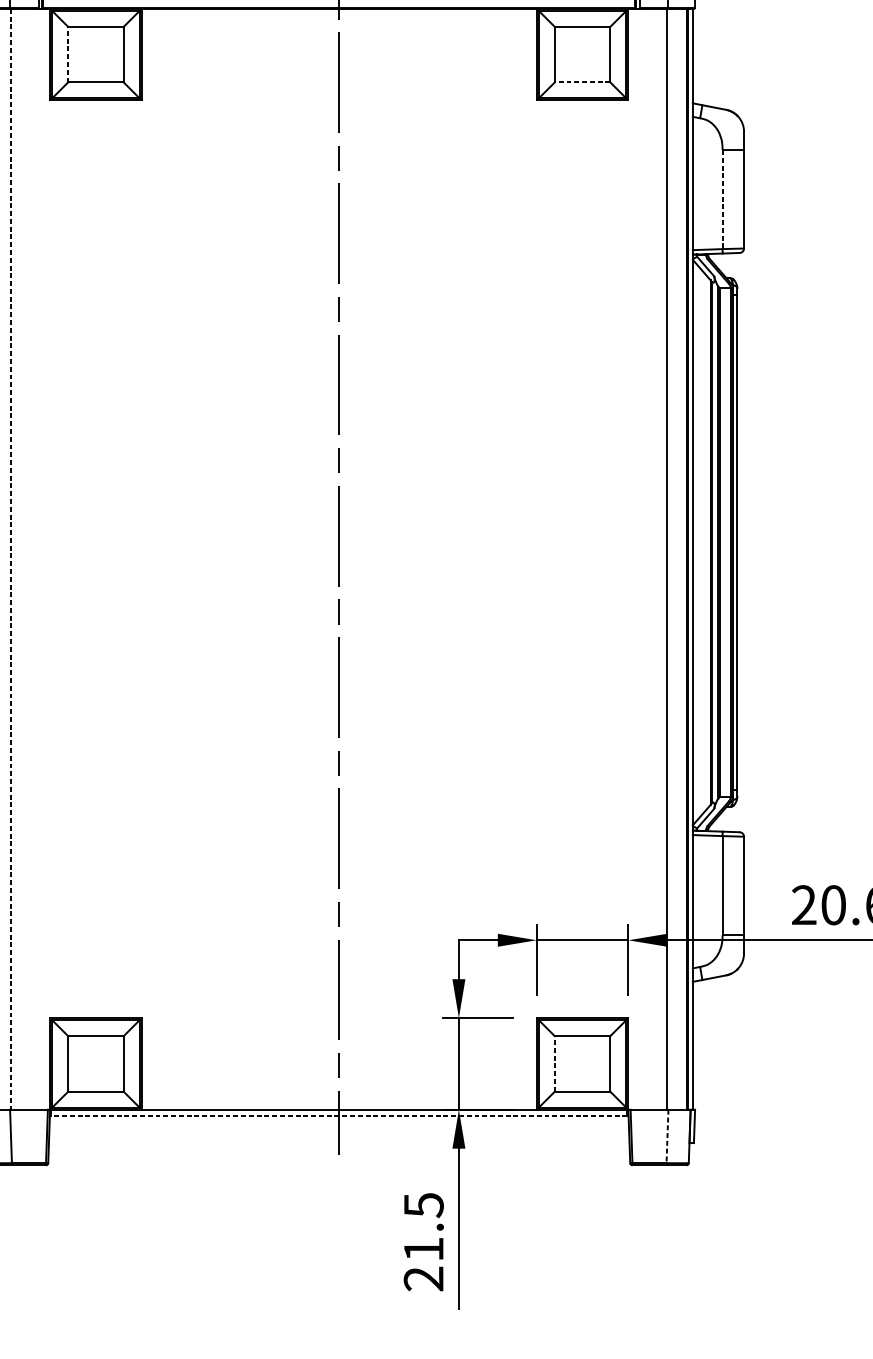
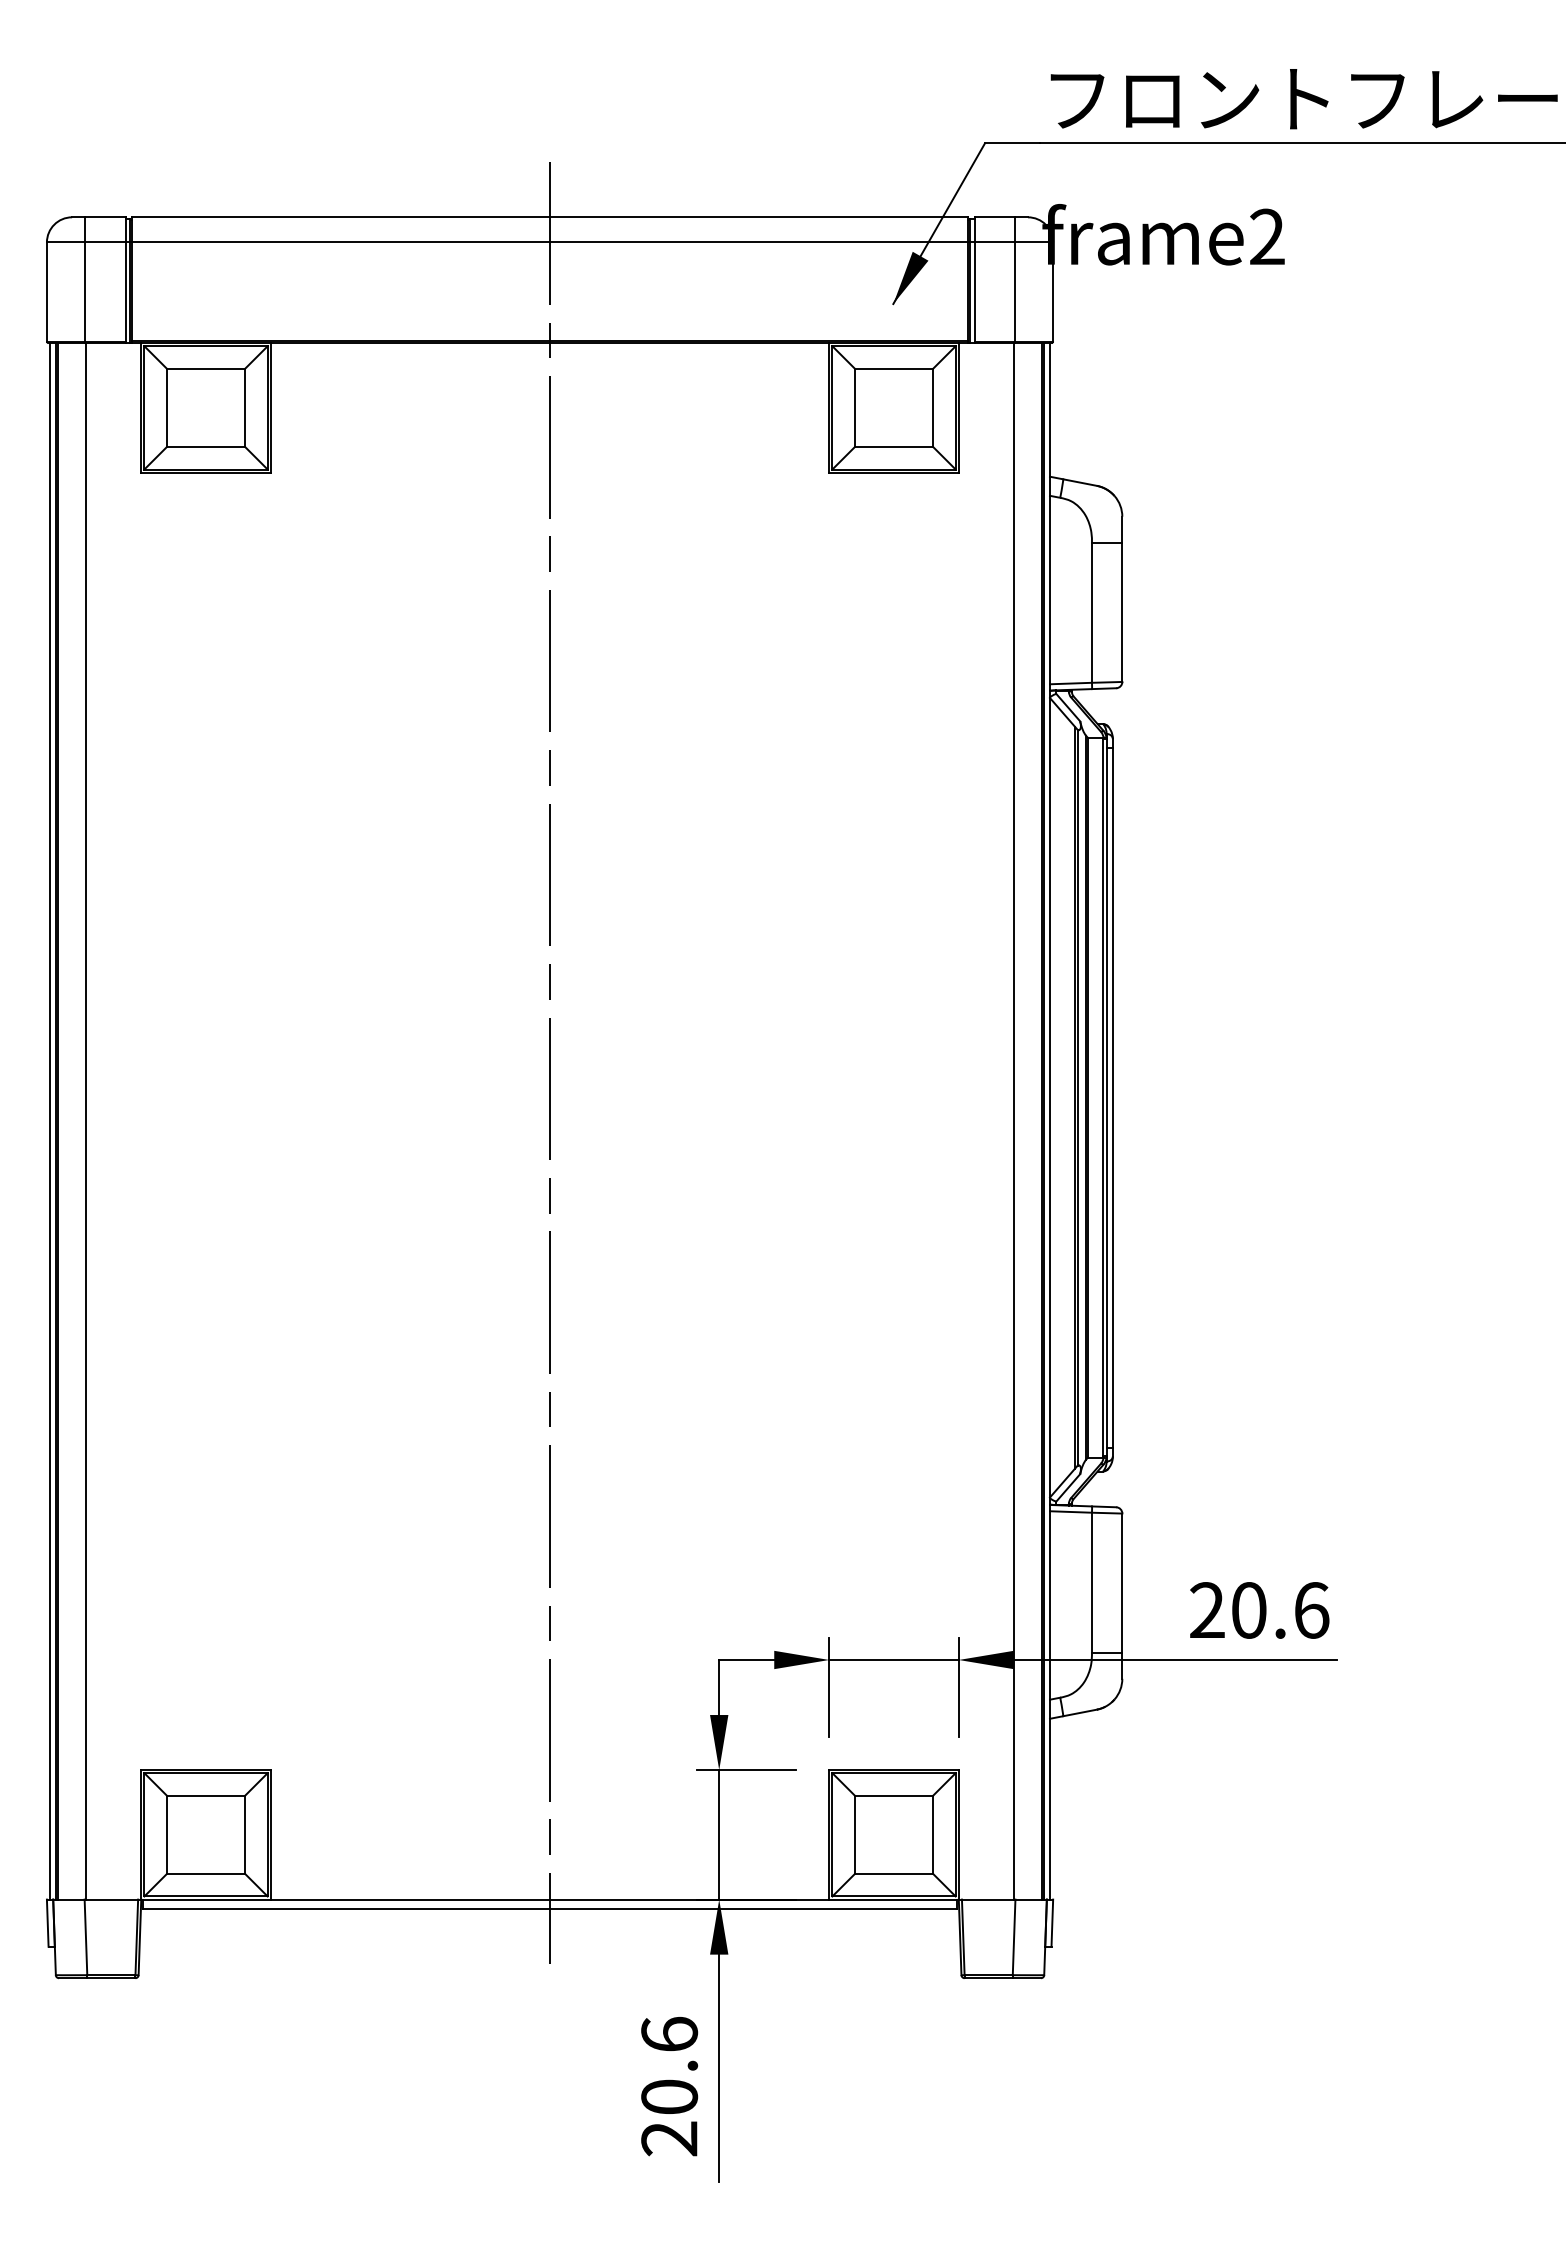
line: (67, 54) -> (166, 407), dashed -> solid
line: (582, 82) -> (893, 447), dashed -> solid
line: (722, 200) -> (1091, 613), dashed -> solid
line: (11, 559) -> (86, 1121), dashed -> solid
line: (554, 1063) -> (854, 1834), dashed -> solid
line: (338, 1116) -> (549, 1909), dashed -> solid
line: (667, 1136) -> (1014, 1937), dashed -> solid
text: (423, 1226) -> (669, 2064), 21.5 -> 20.6

